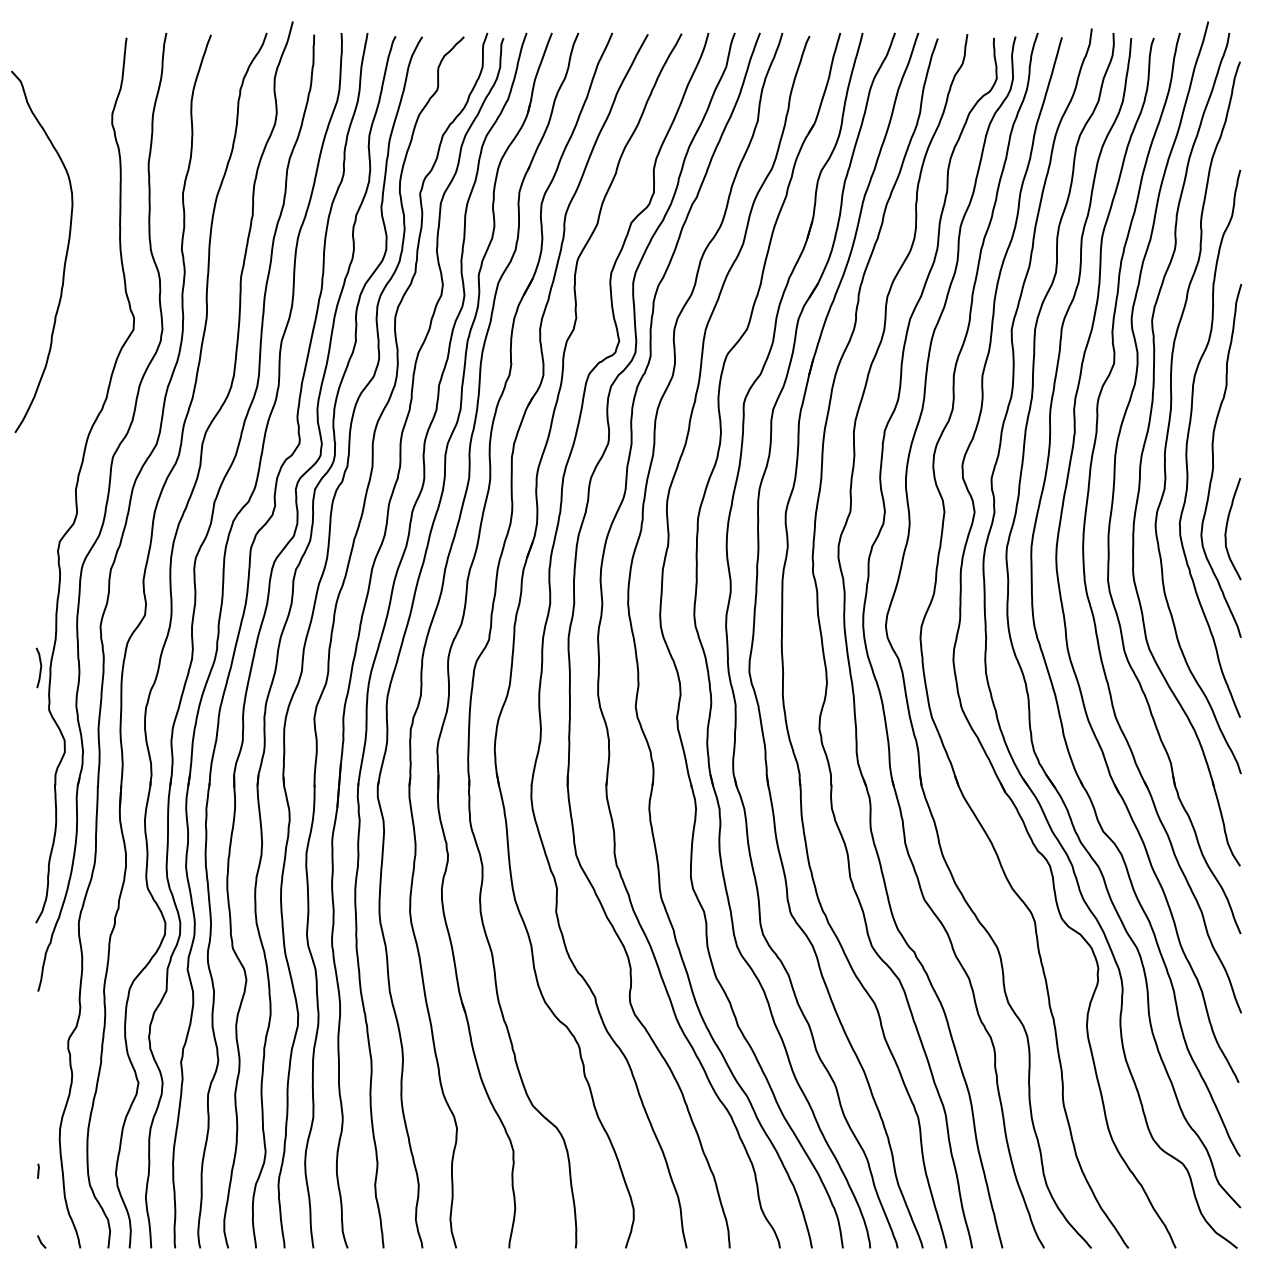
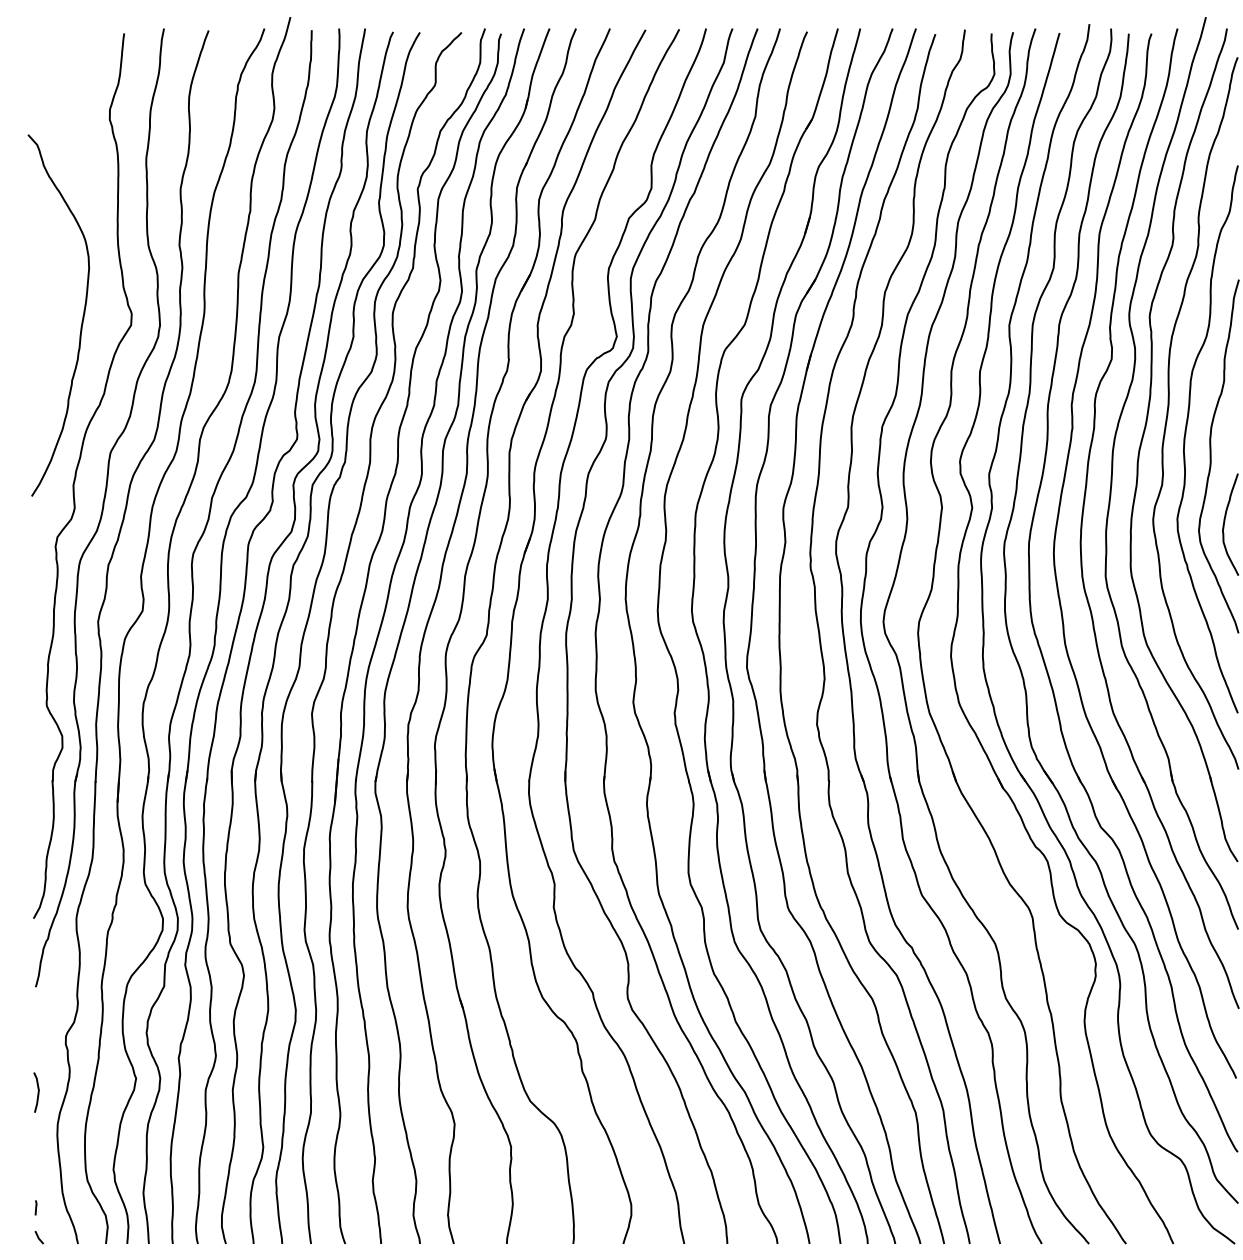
curve: (65, 254) -> (82, 318), moved
curve: (40, 667) -> (38, 1092), moved
line: (38, 1170) -> (36, 1207), moved

